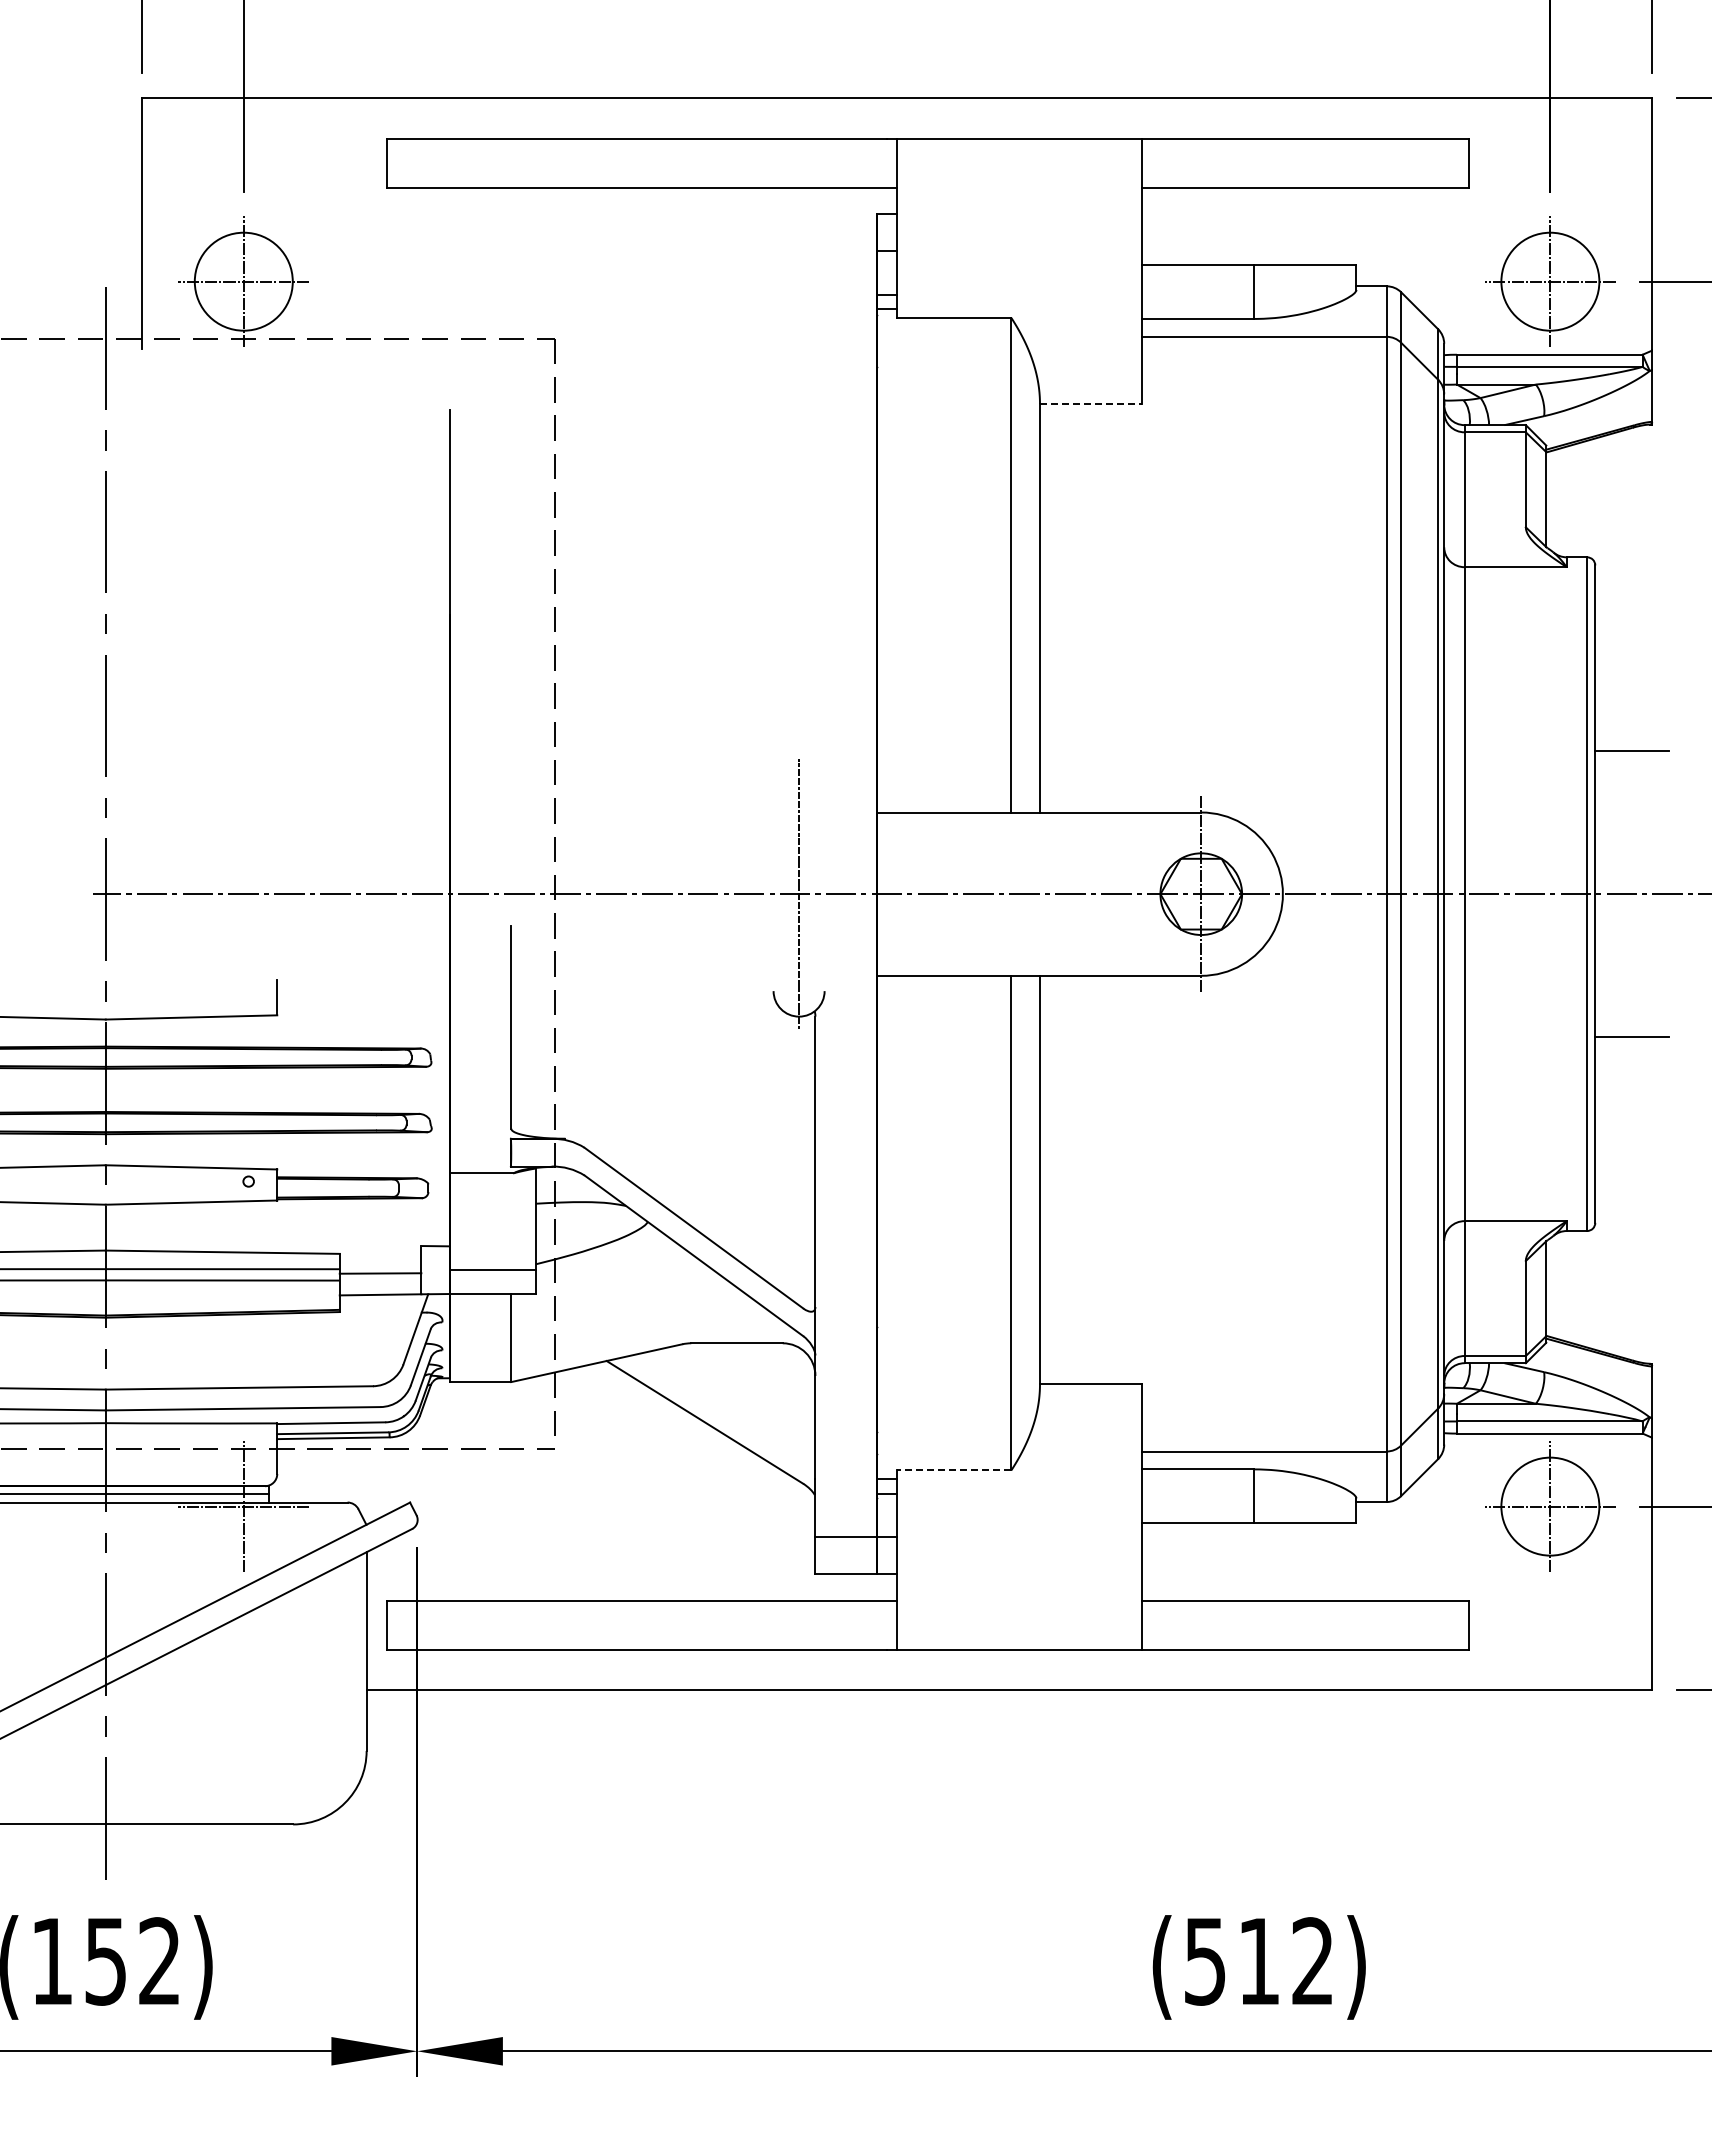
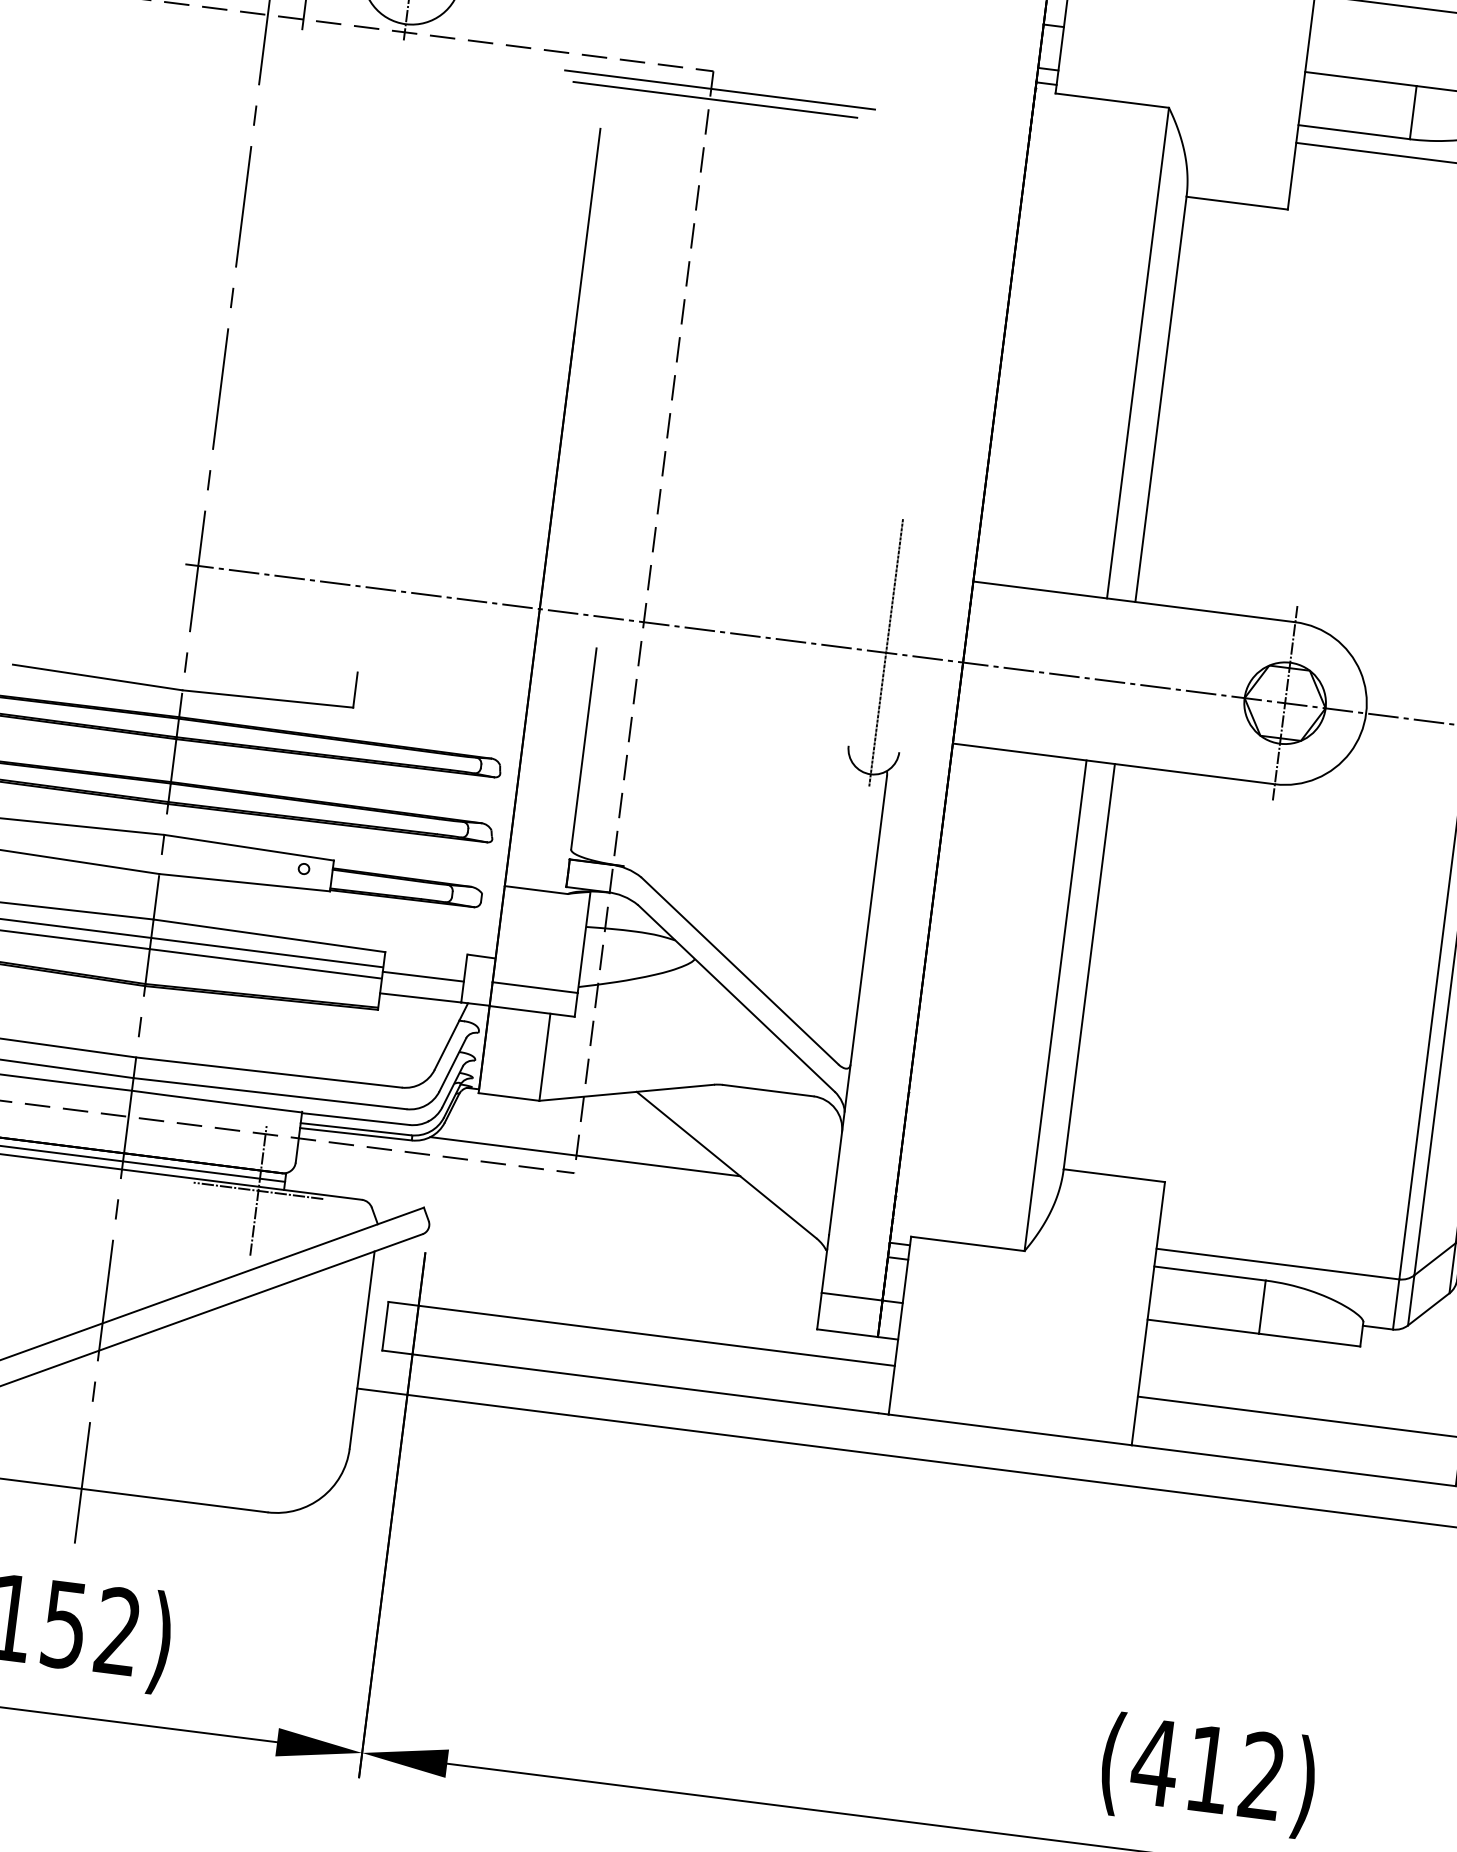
line: (563, 356) -> (719, 89), added
line: (560, 366) -> (715, 99), added
line: (1091, 404) -> (1237, 203), dashed -> solid
line: (563, 1431) -> (585, 1156), added
line: (953, 1470) -> (967, 1243), dashed -> solid
text: (1204, 1961) -> (1154, 1762), (512) -> (412)

